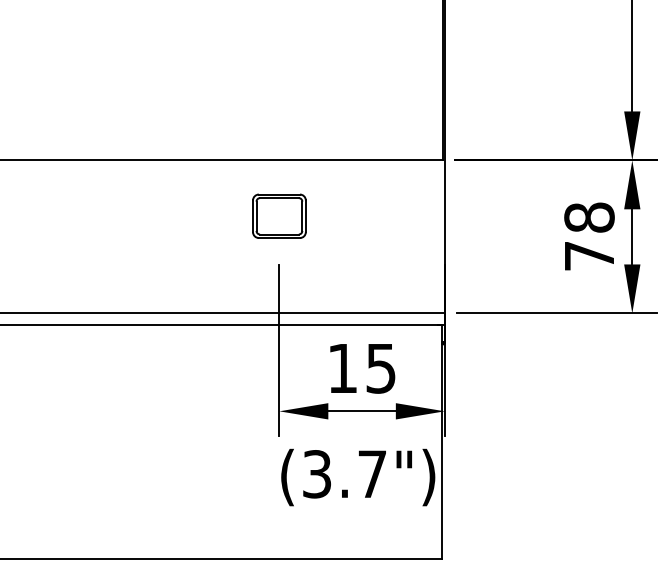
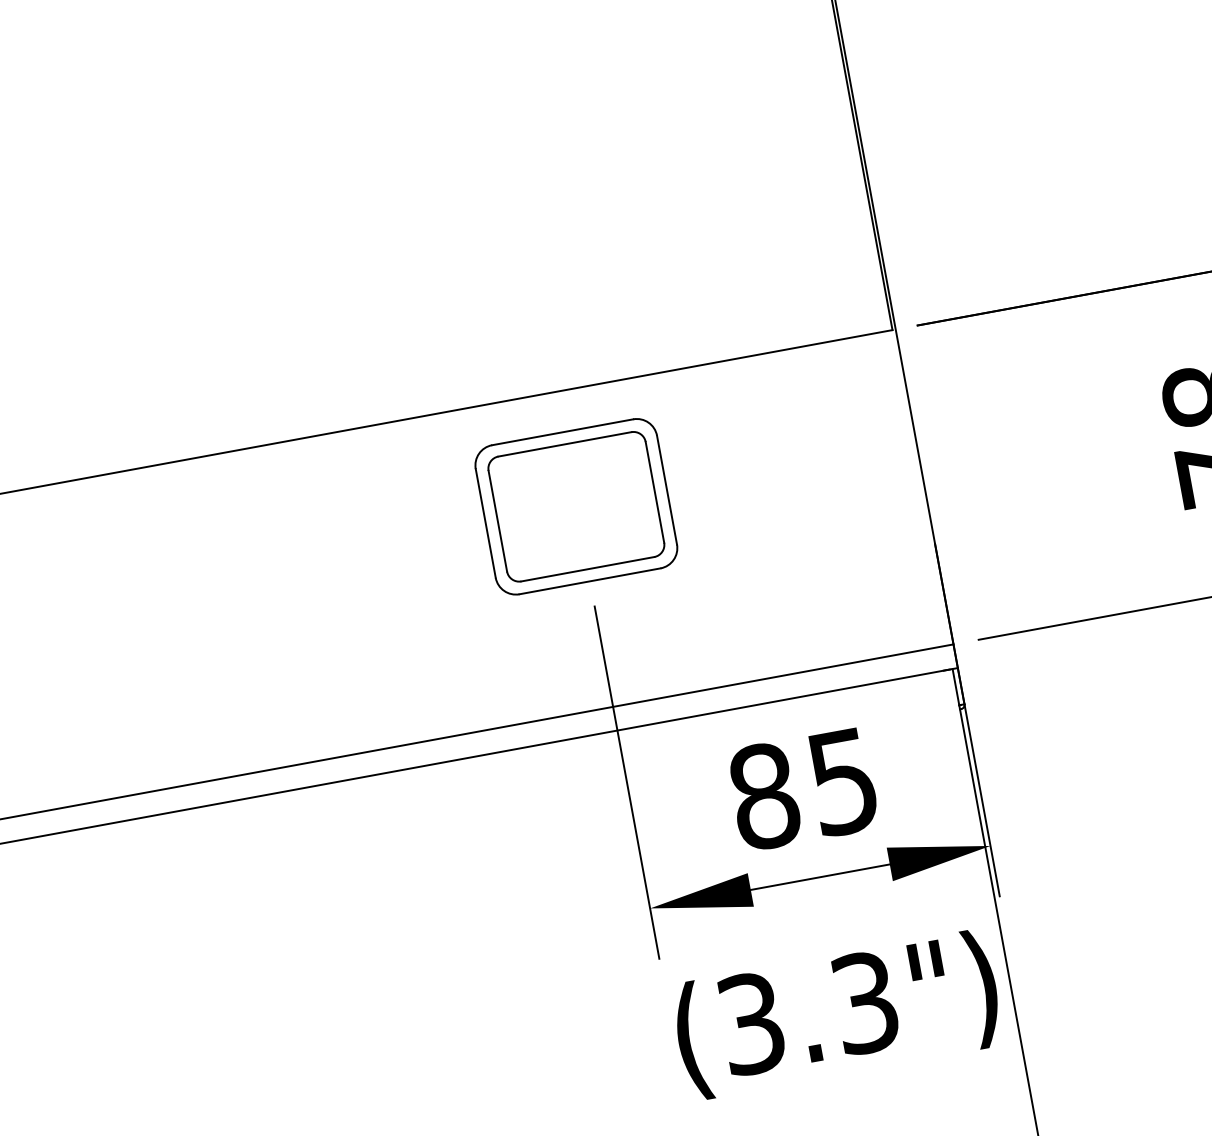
part: (279, 216) -> (576, 507), size x1.67
text: (342, 368) -> (763, 796), 15 -> 85
text: (372, 474) -> (865, 1003), (3.7") -> (3.3")

